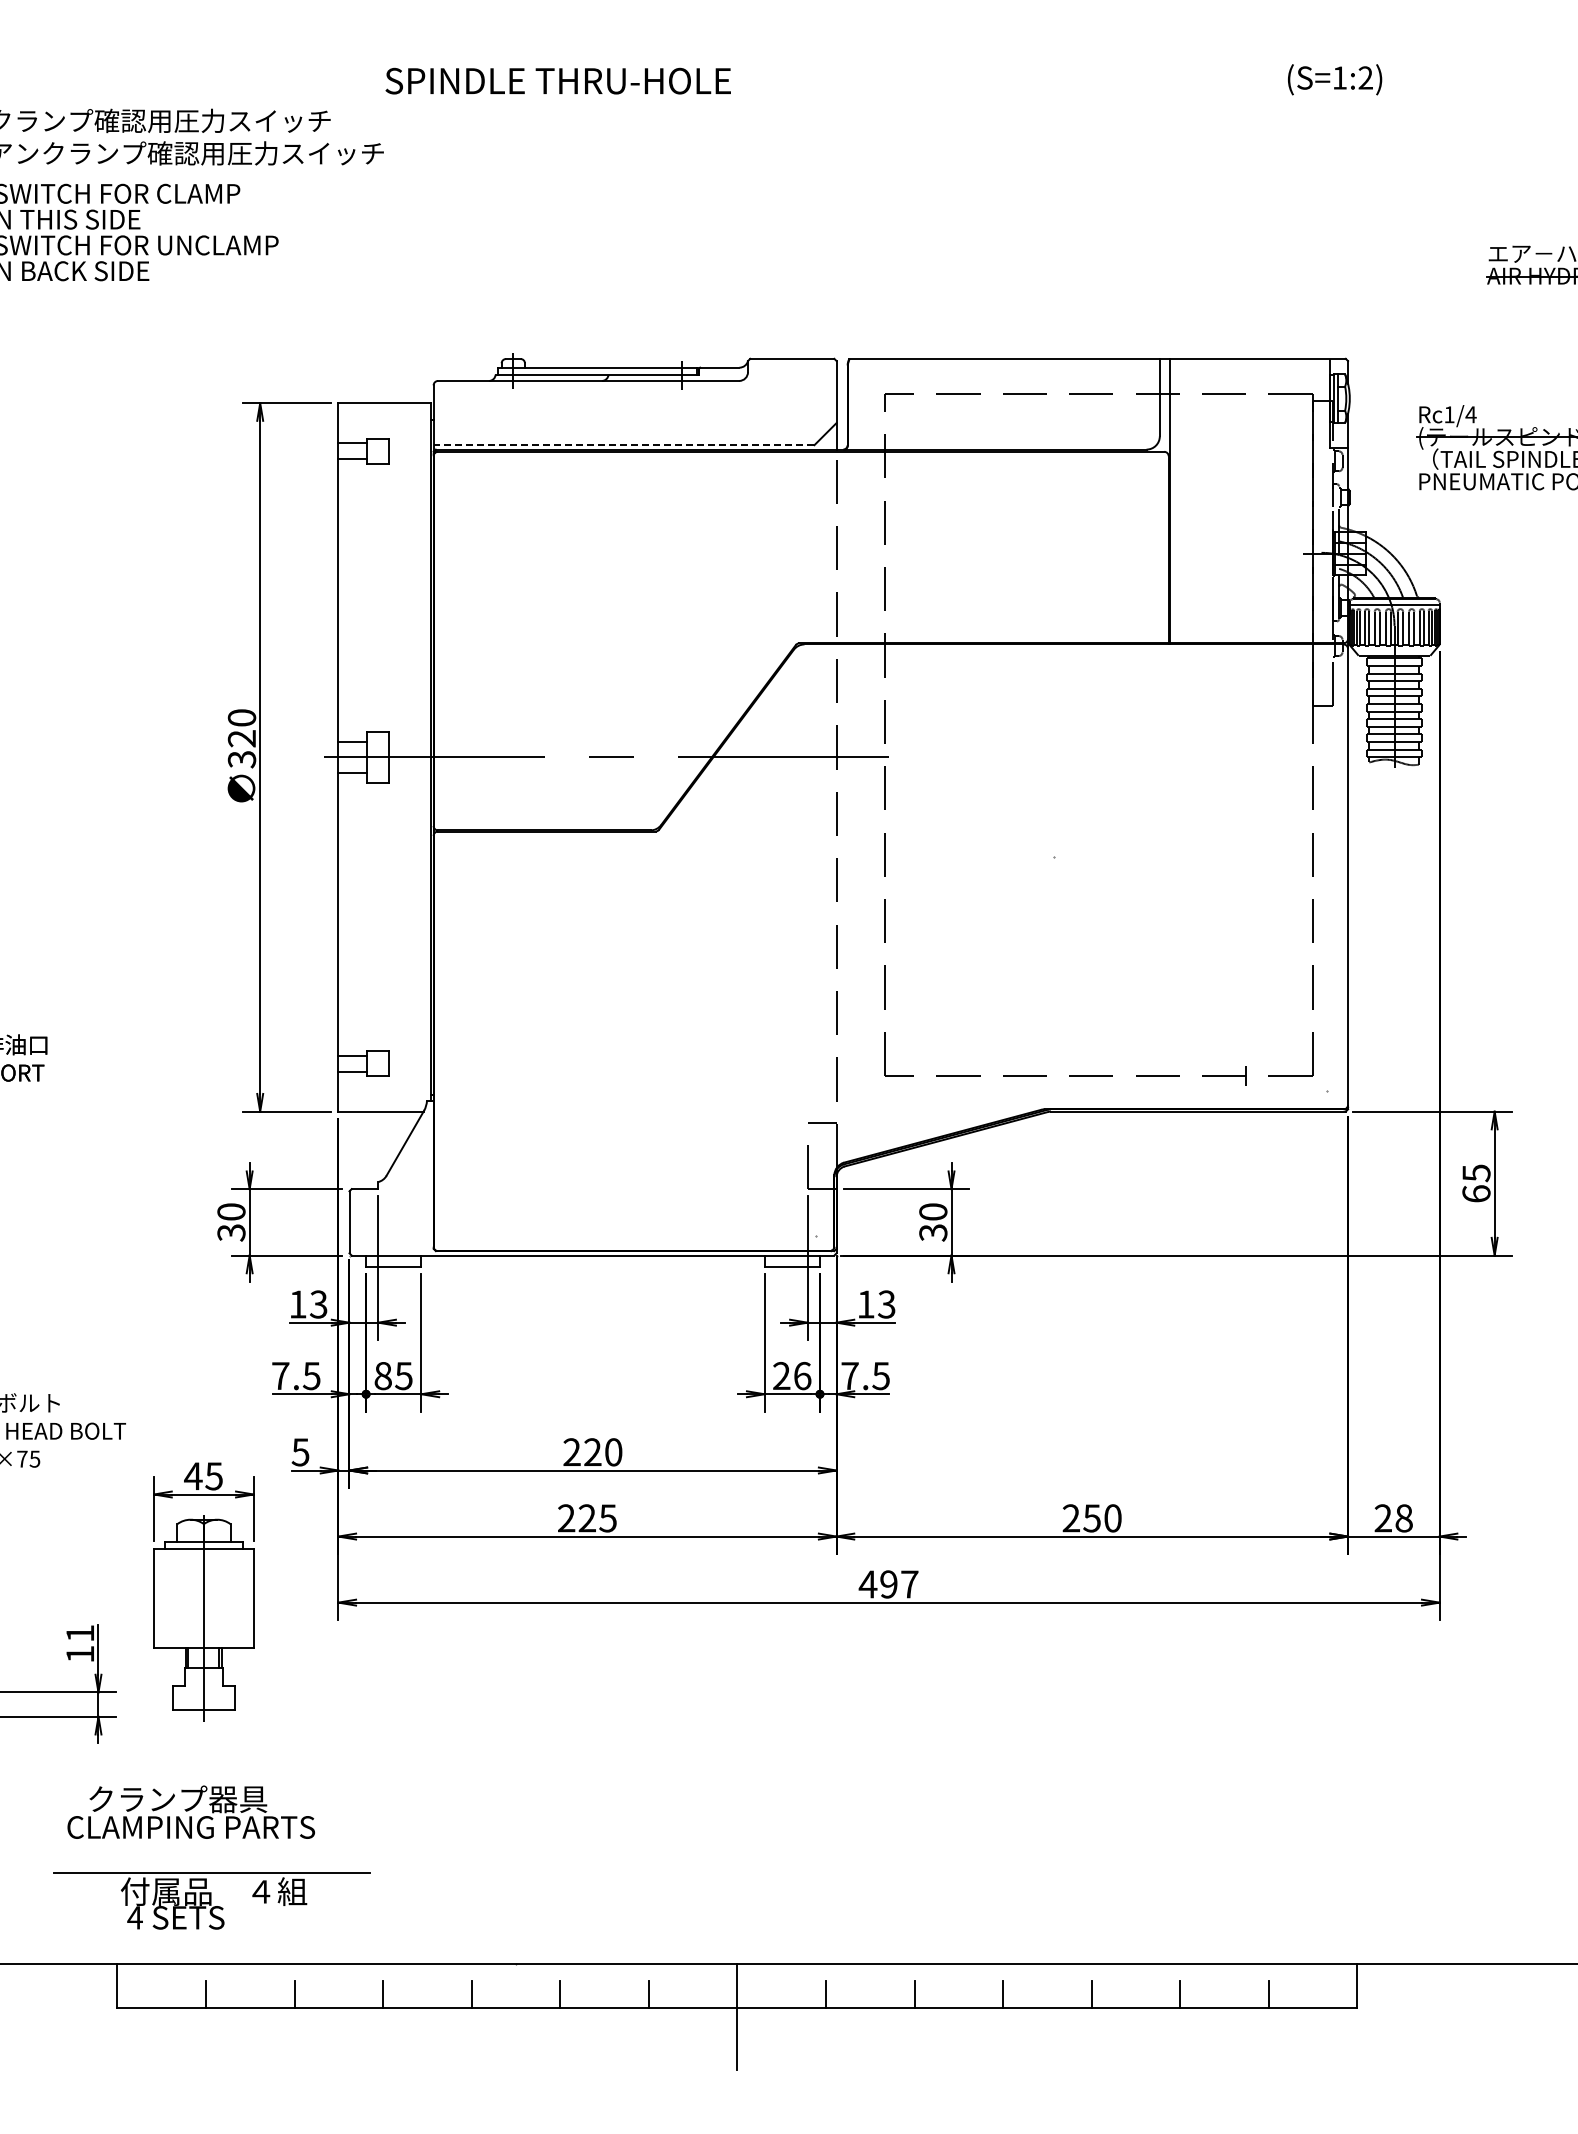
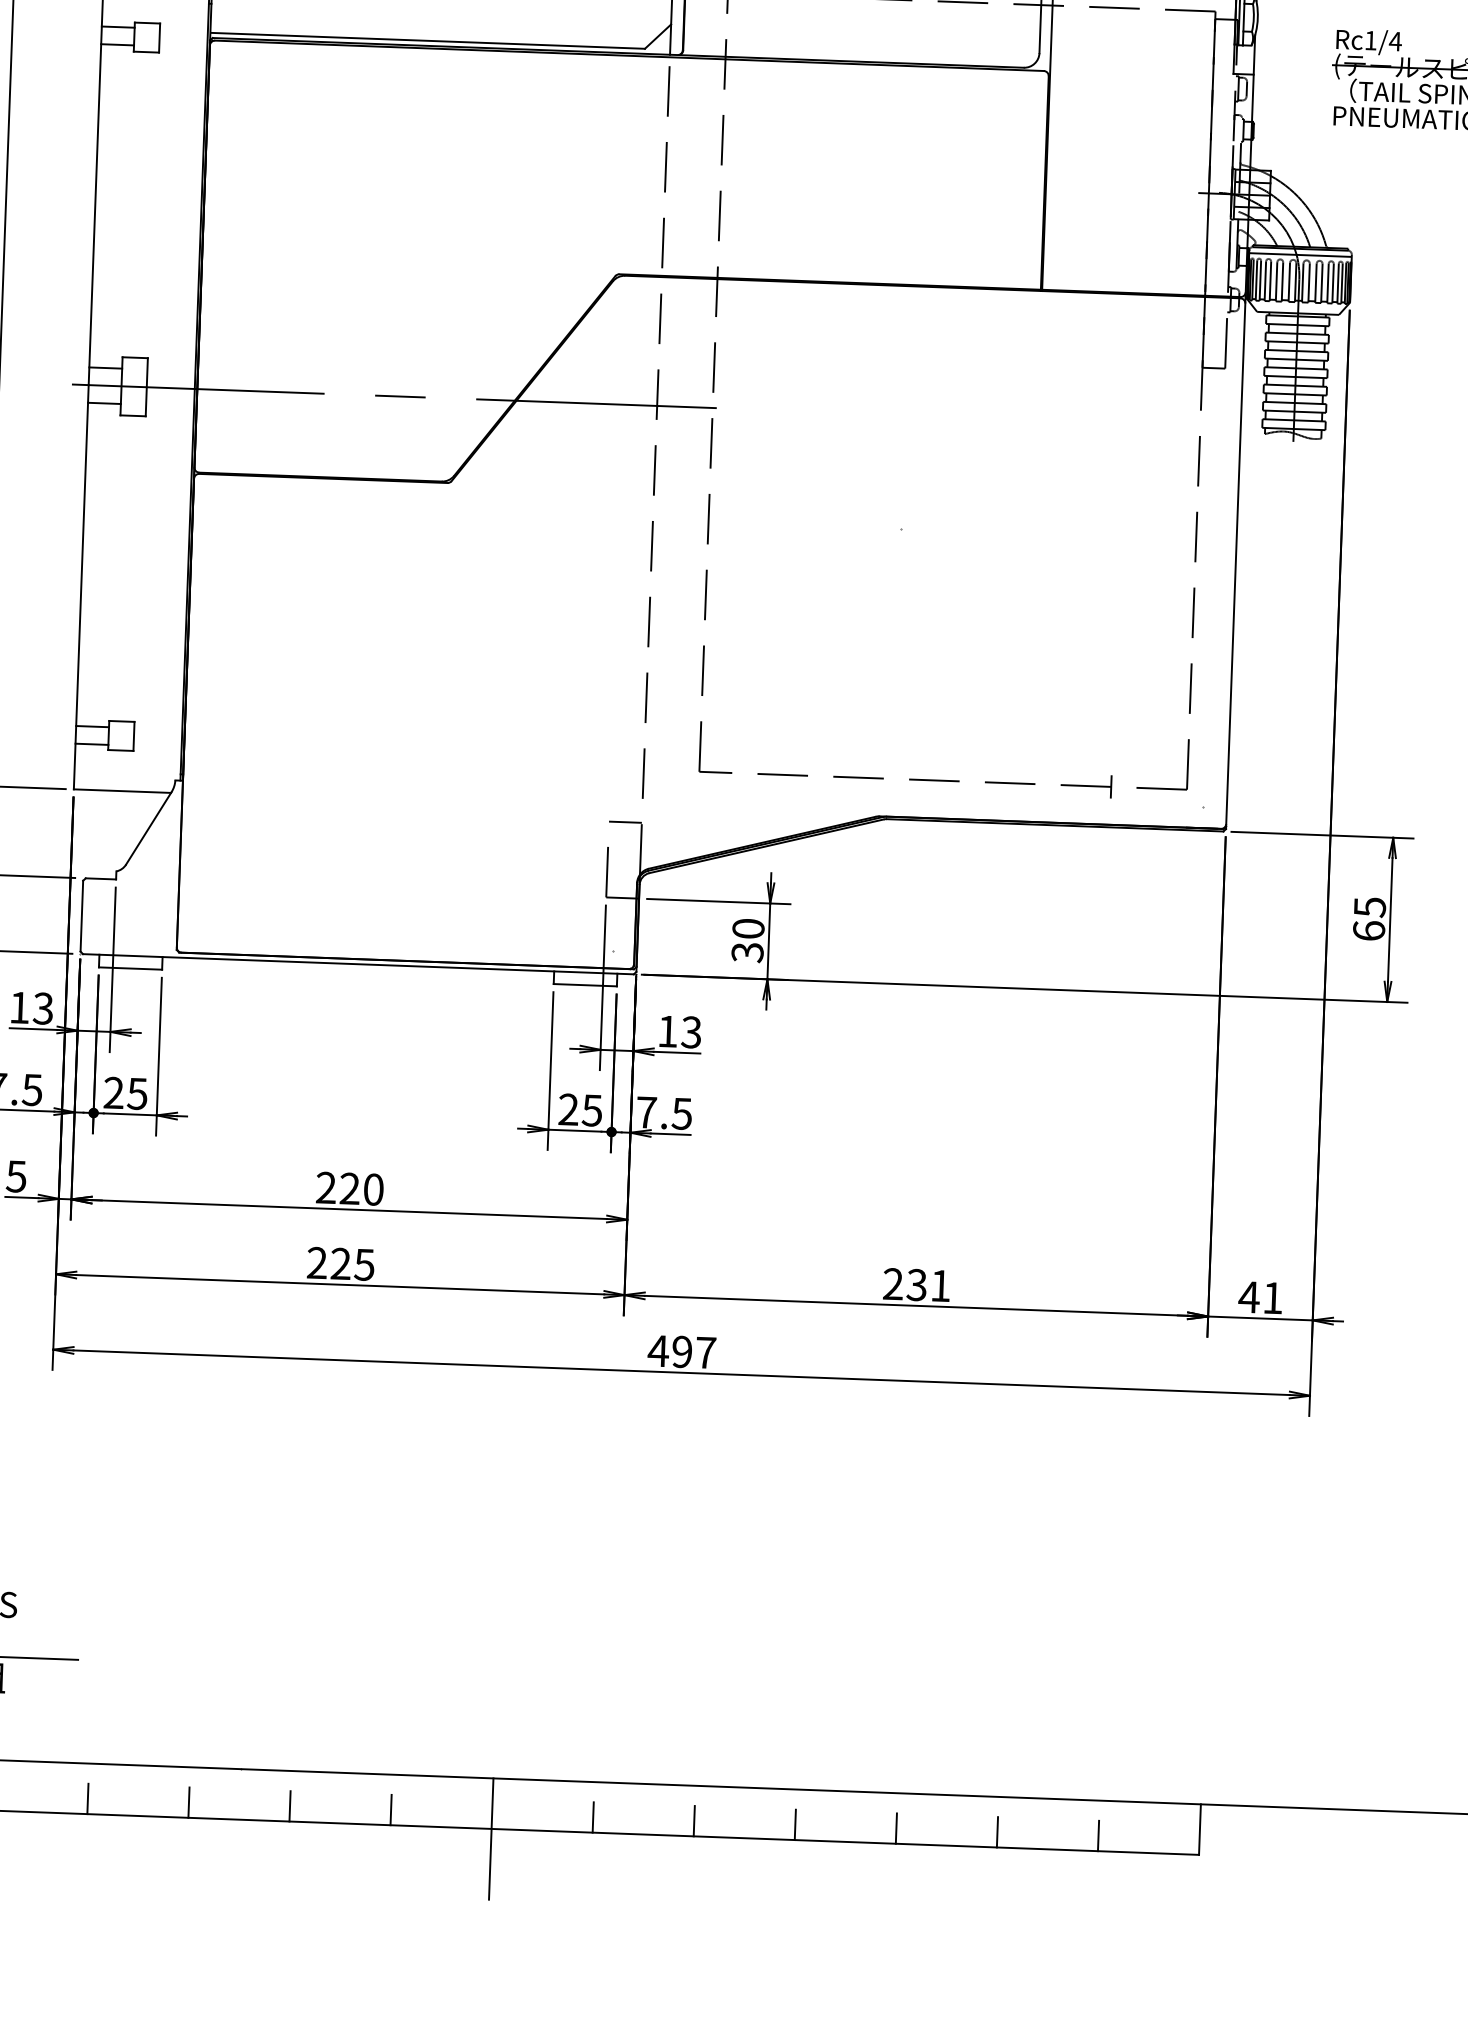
line: (623, 445) -> (427, 41), dashed -> solid
text: (382, 1375) -> (113, 1092), 85 -> 25
text: (802, 1375) -> (592, 1109), 26 -> 25
text: (1102, 1518) -> (928, 1285), 250 -> 231
text: (1392, 1518) -> (1259, 1297), 28 -> 41

